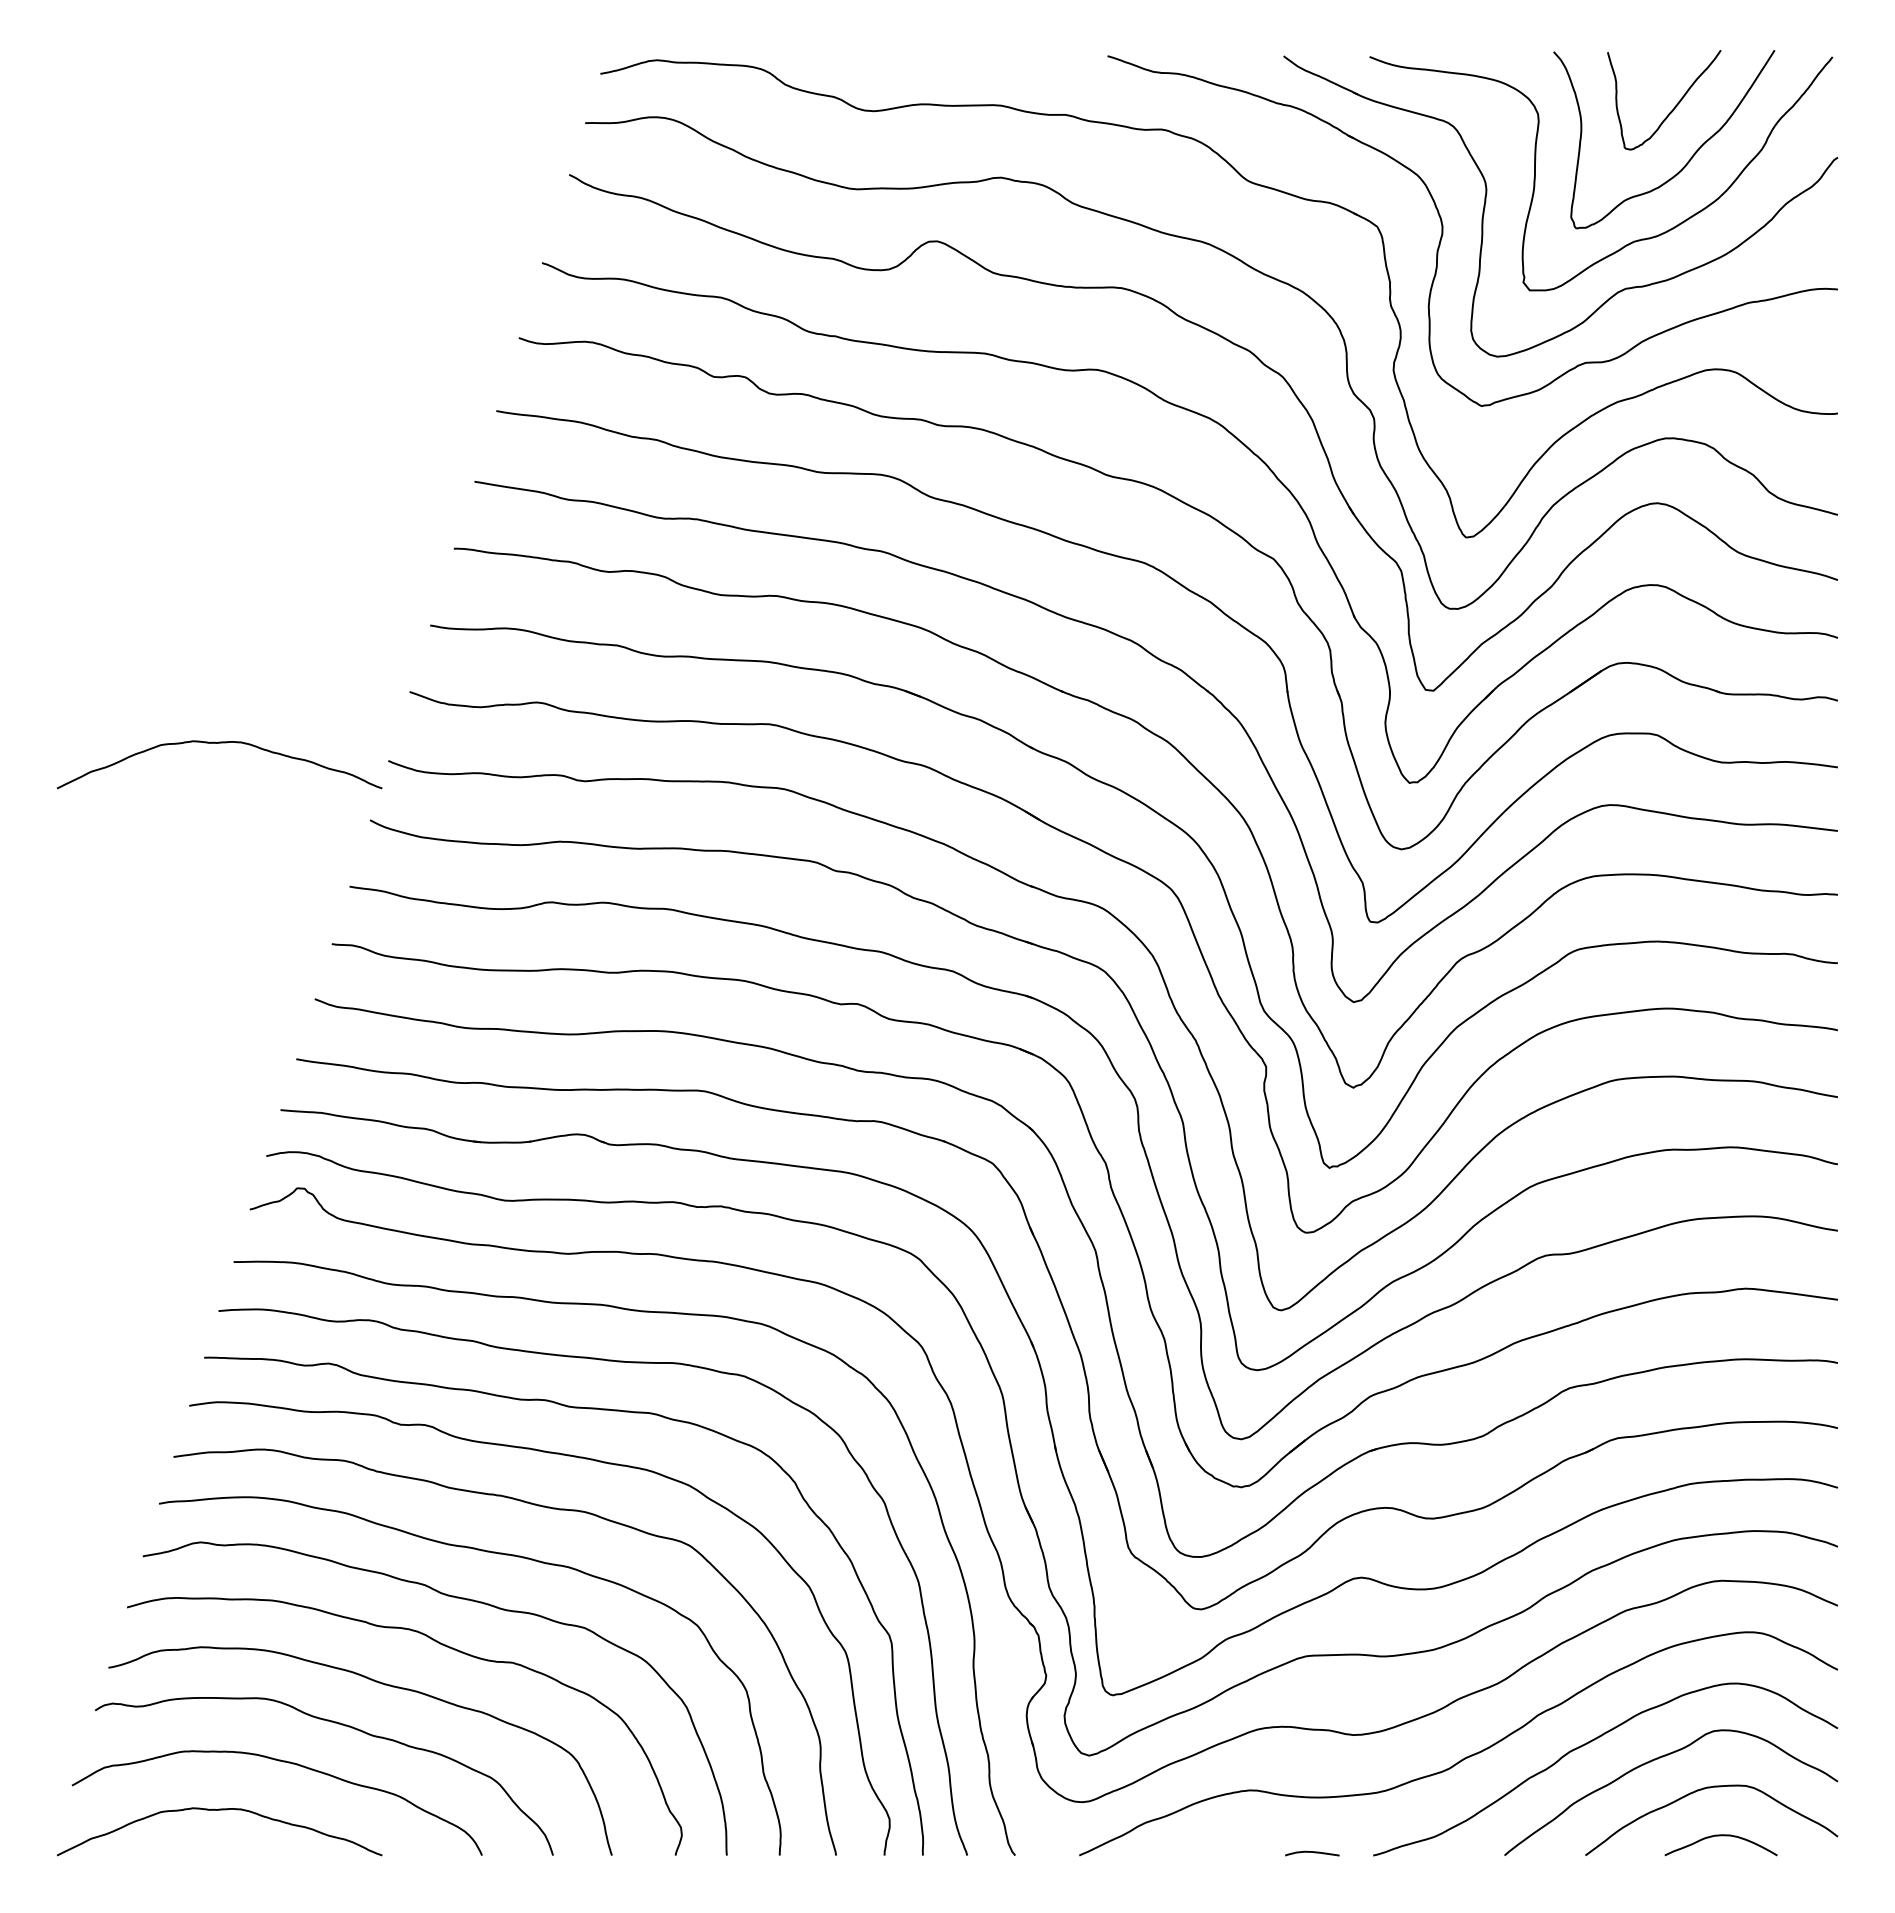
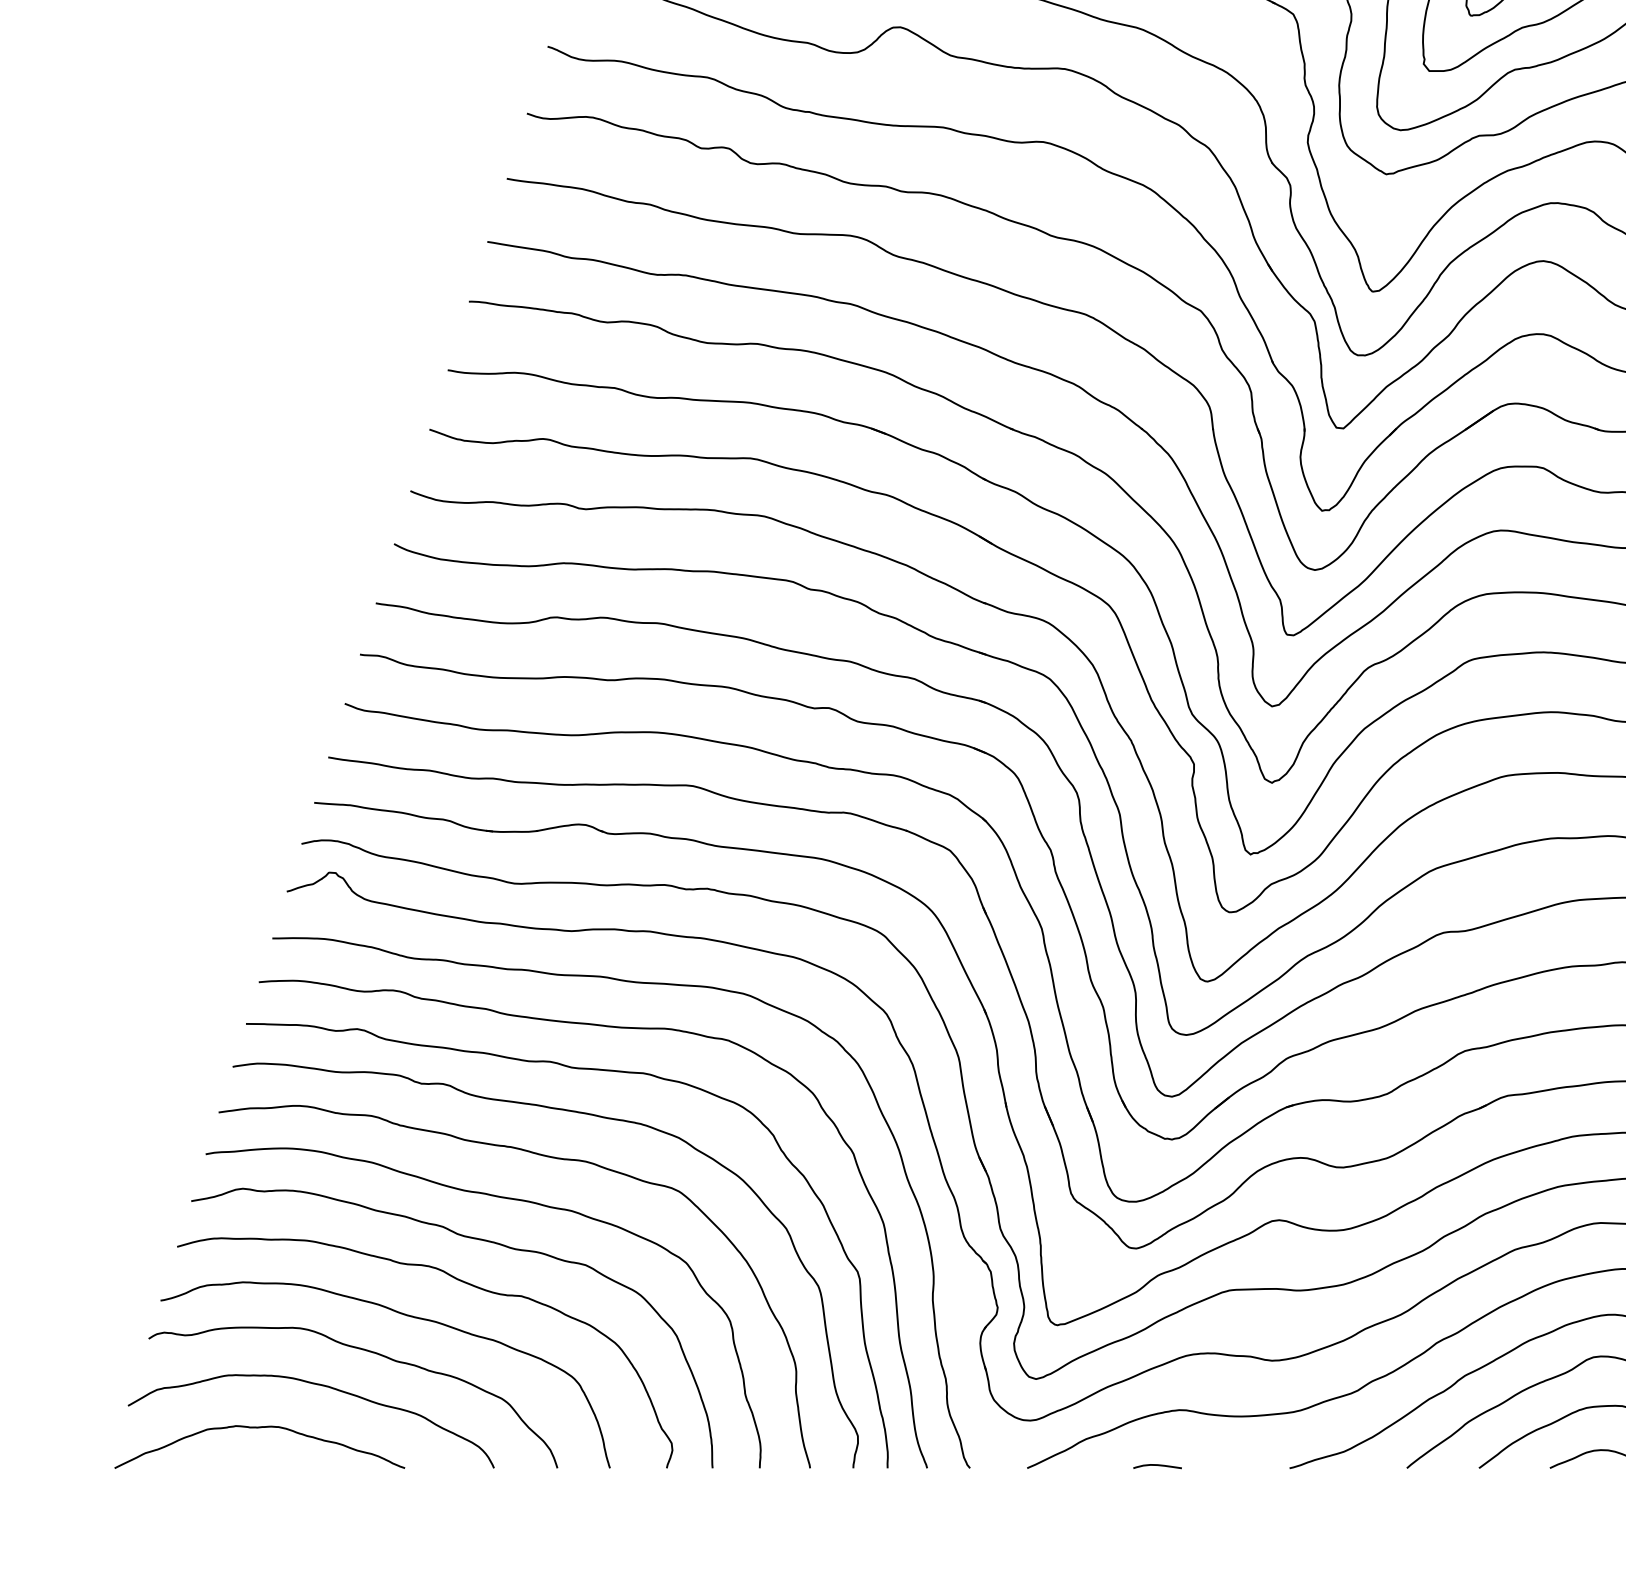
curve: (219, 743) -> (259, 475), removed
curve: (1312, 1852) -> (1157, 1465), moved

